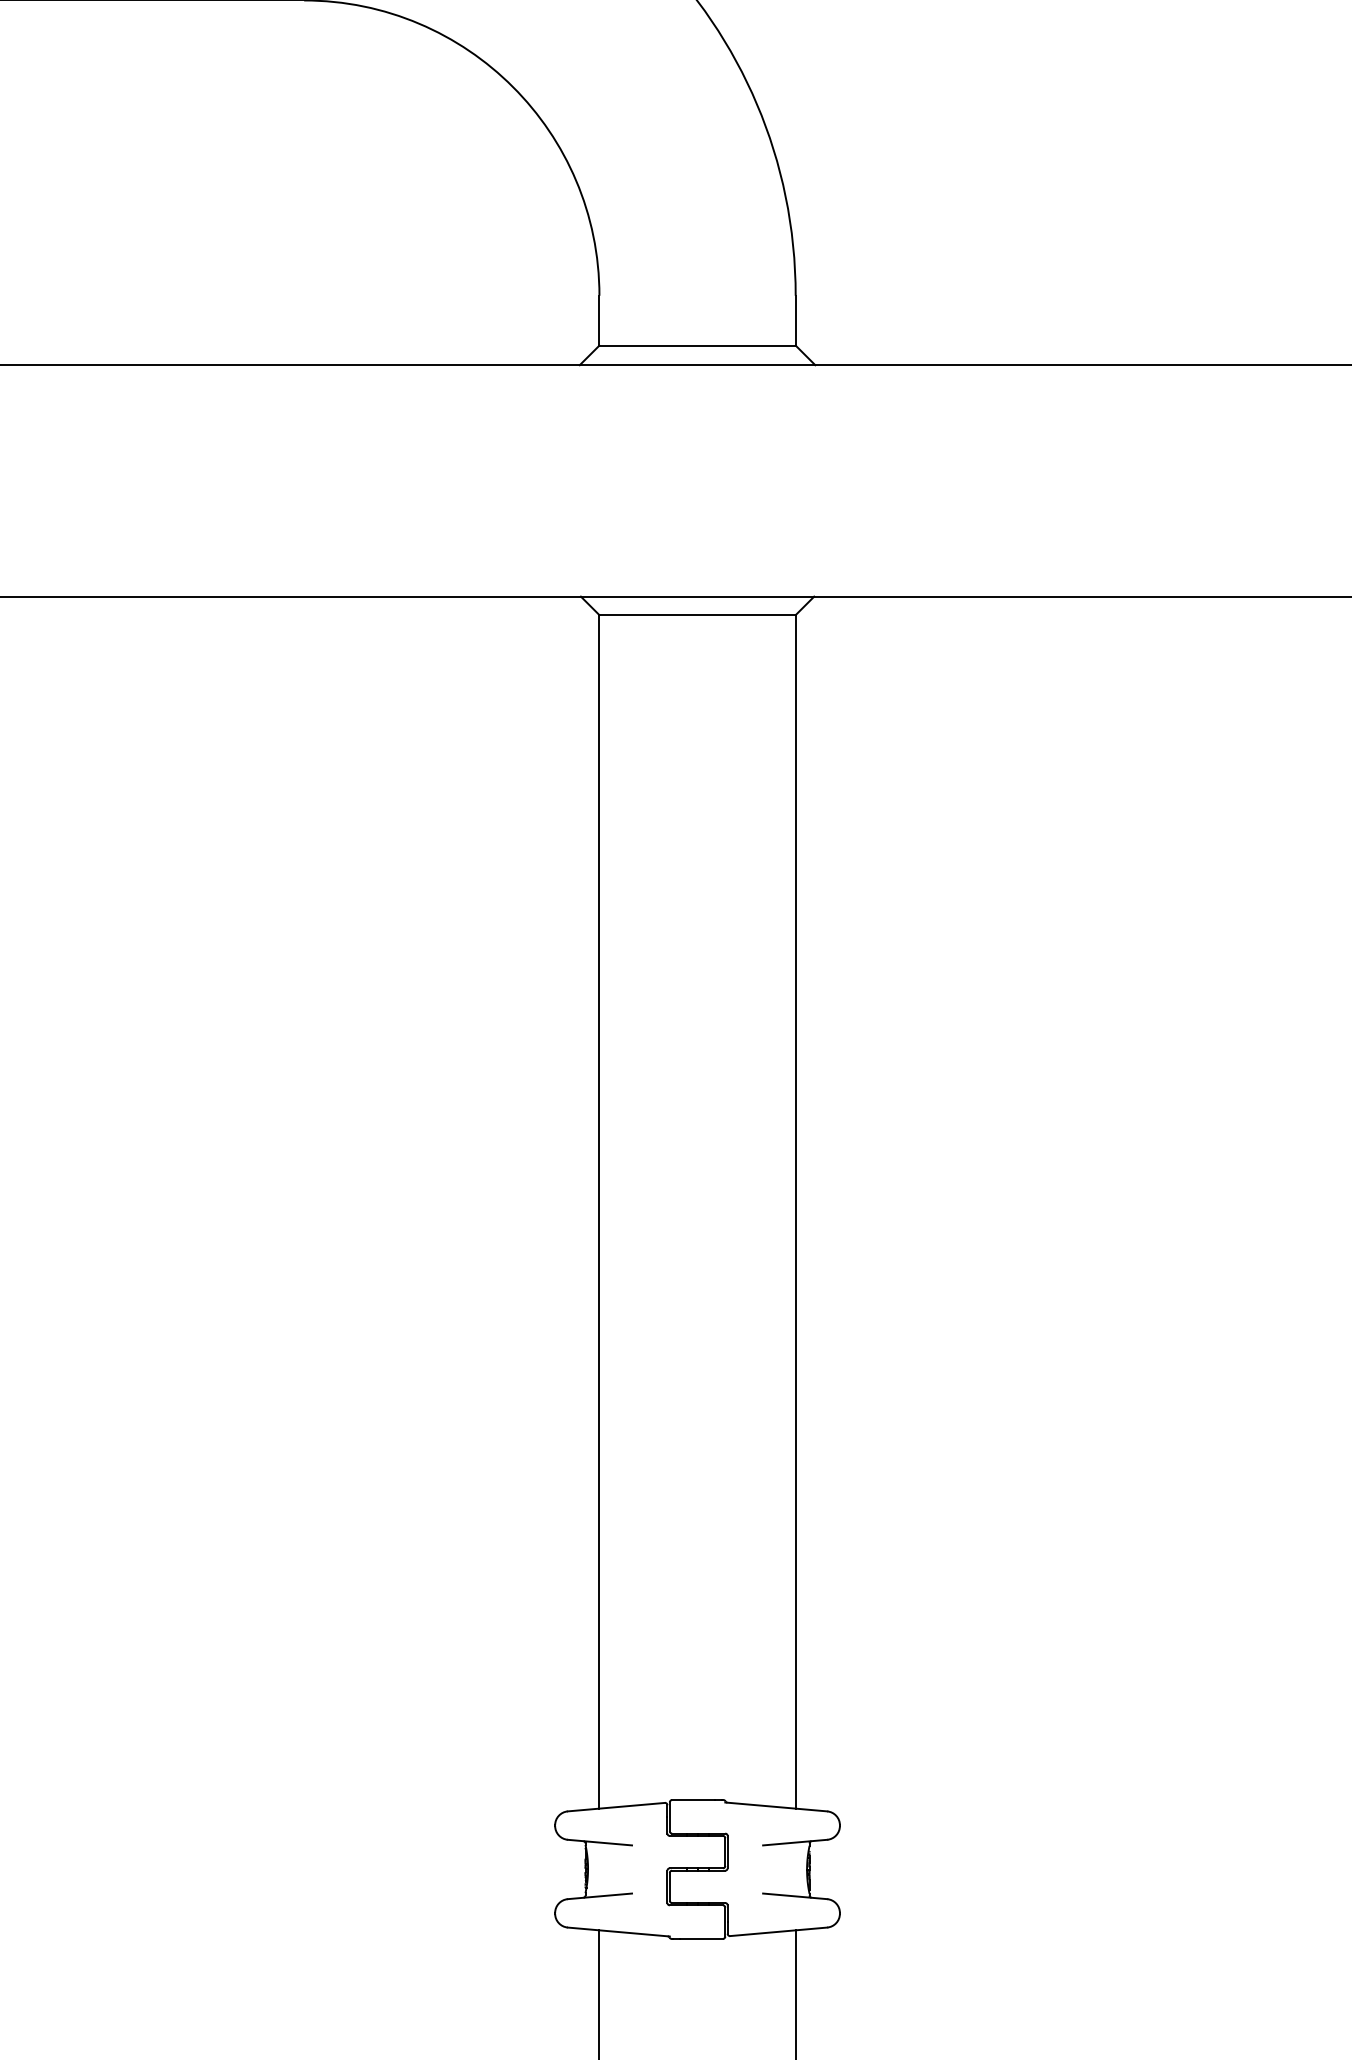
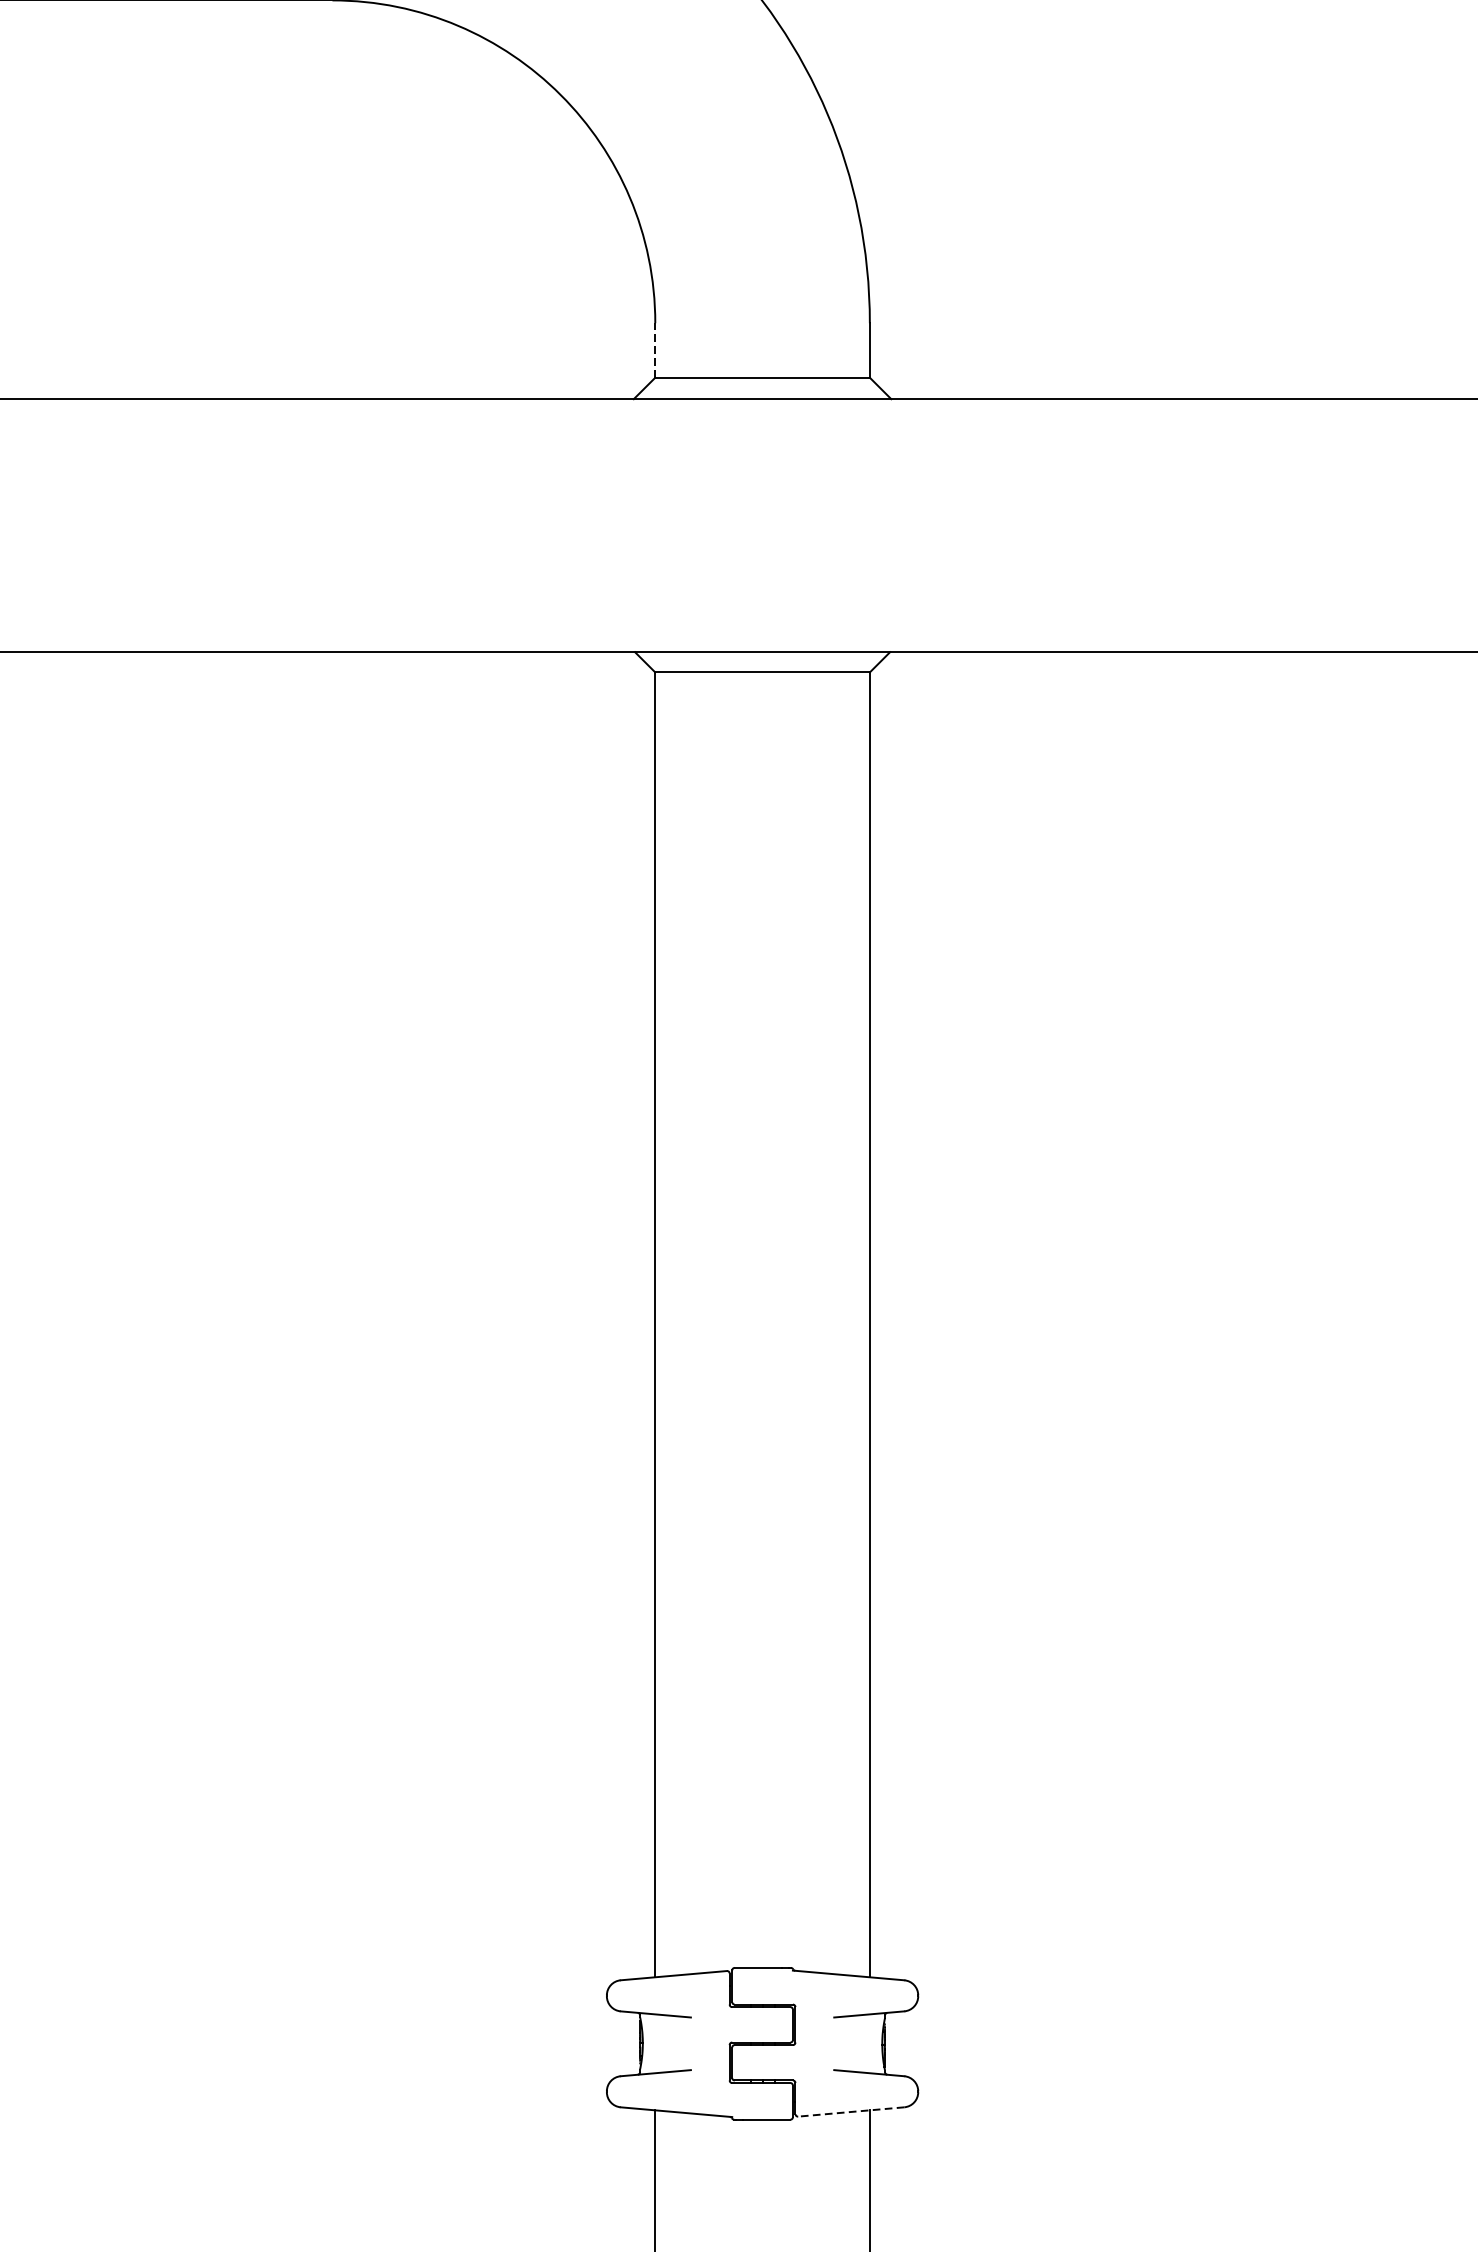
line: (599, 320) -> (655, 350), solid -> dashed
line: (778, 1931) -> (851, 2111), solid -> dashed

